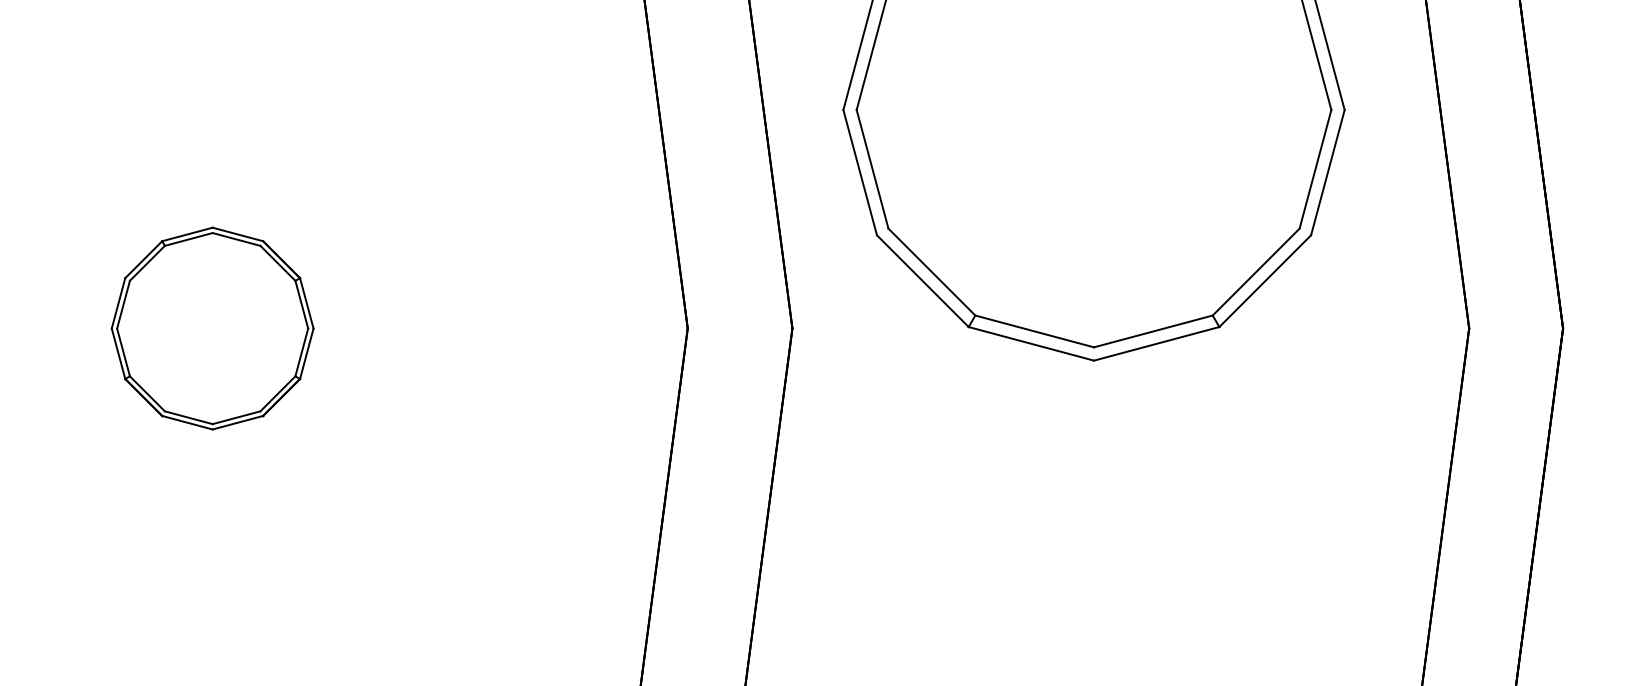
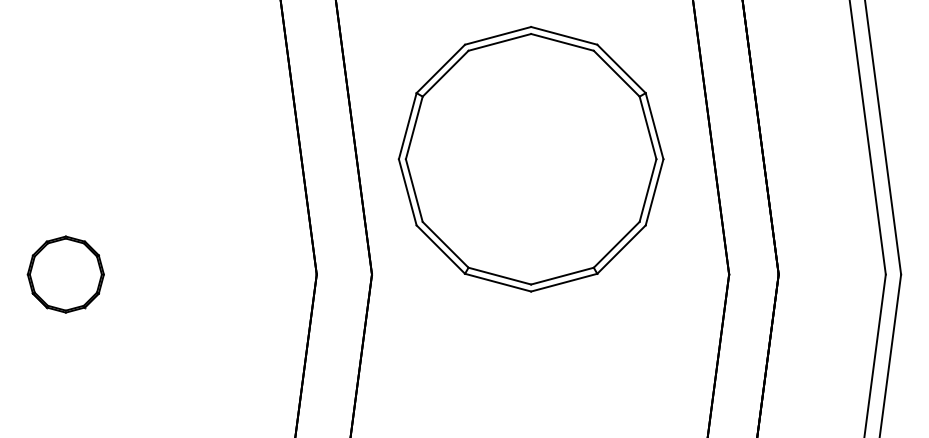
part: (211, 328) -> (65, 274), size x0.71

